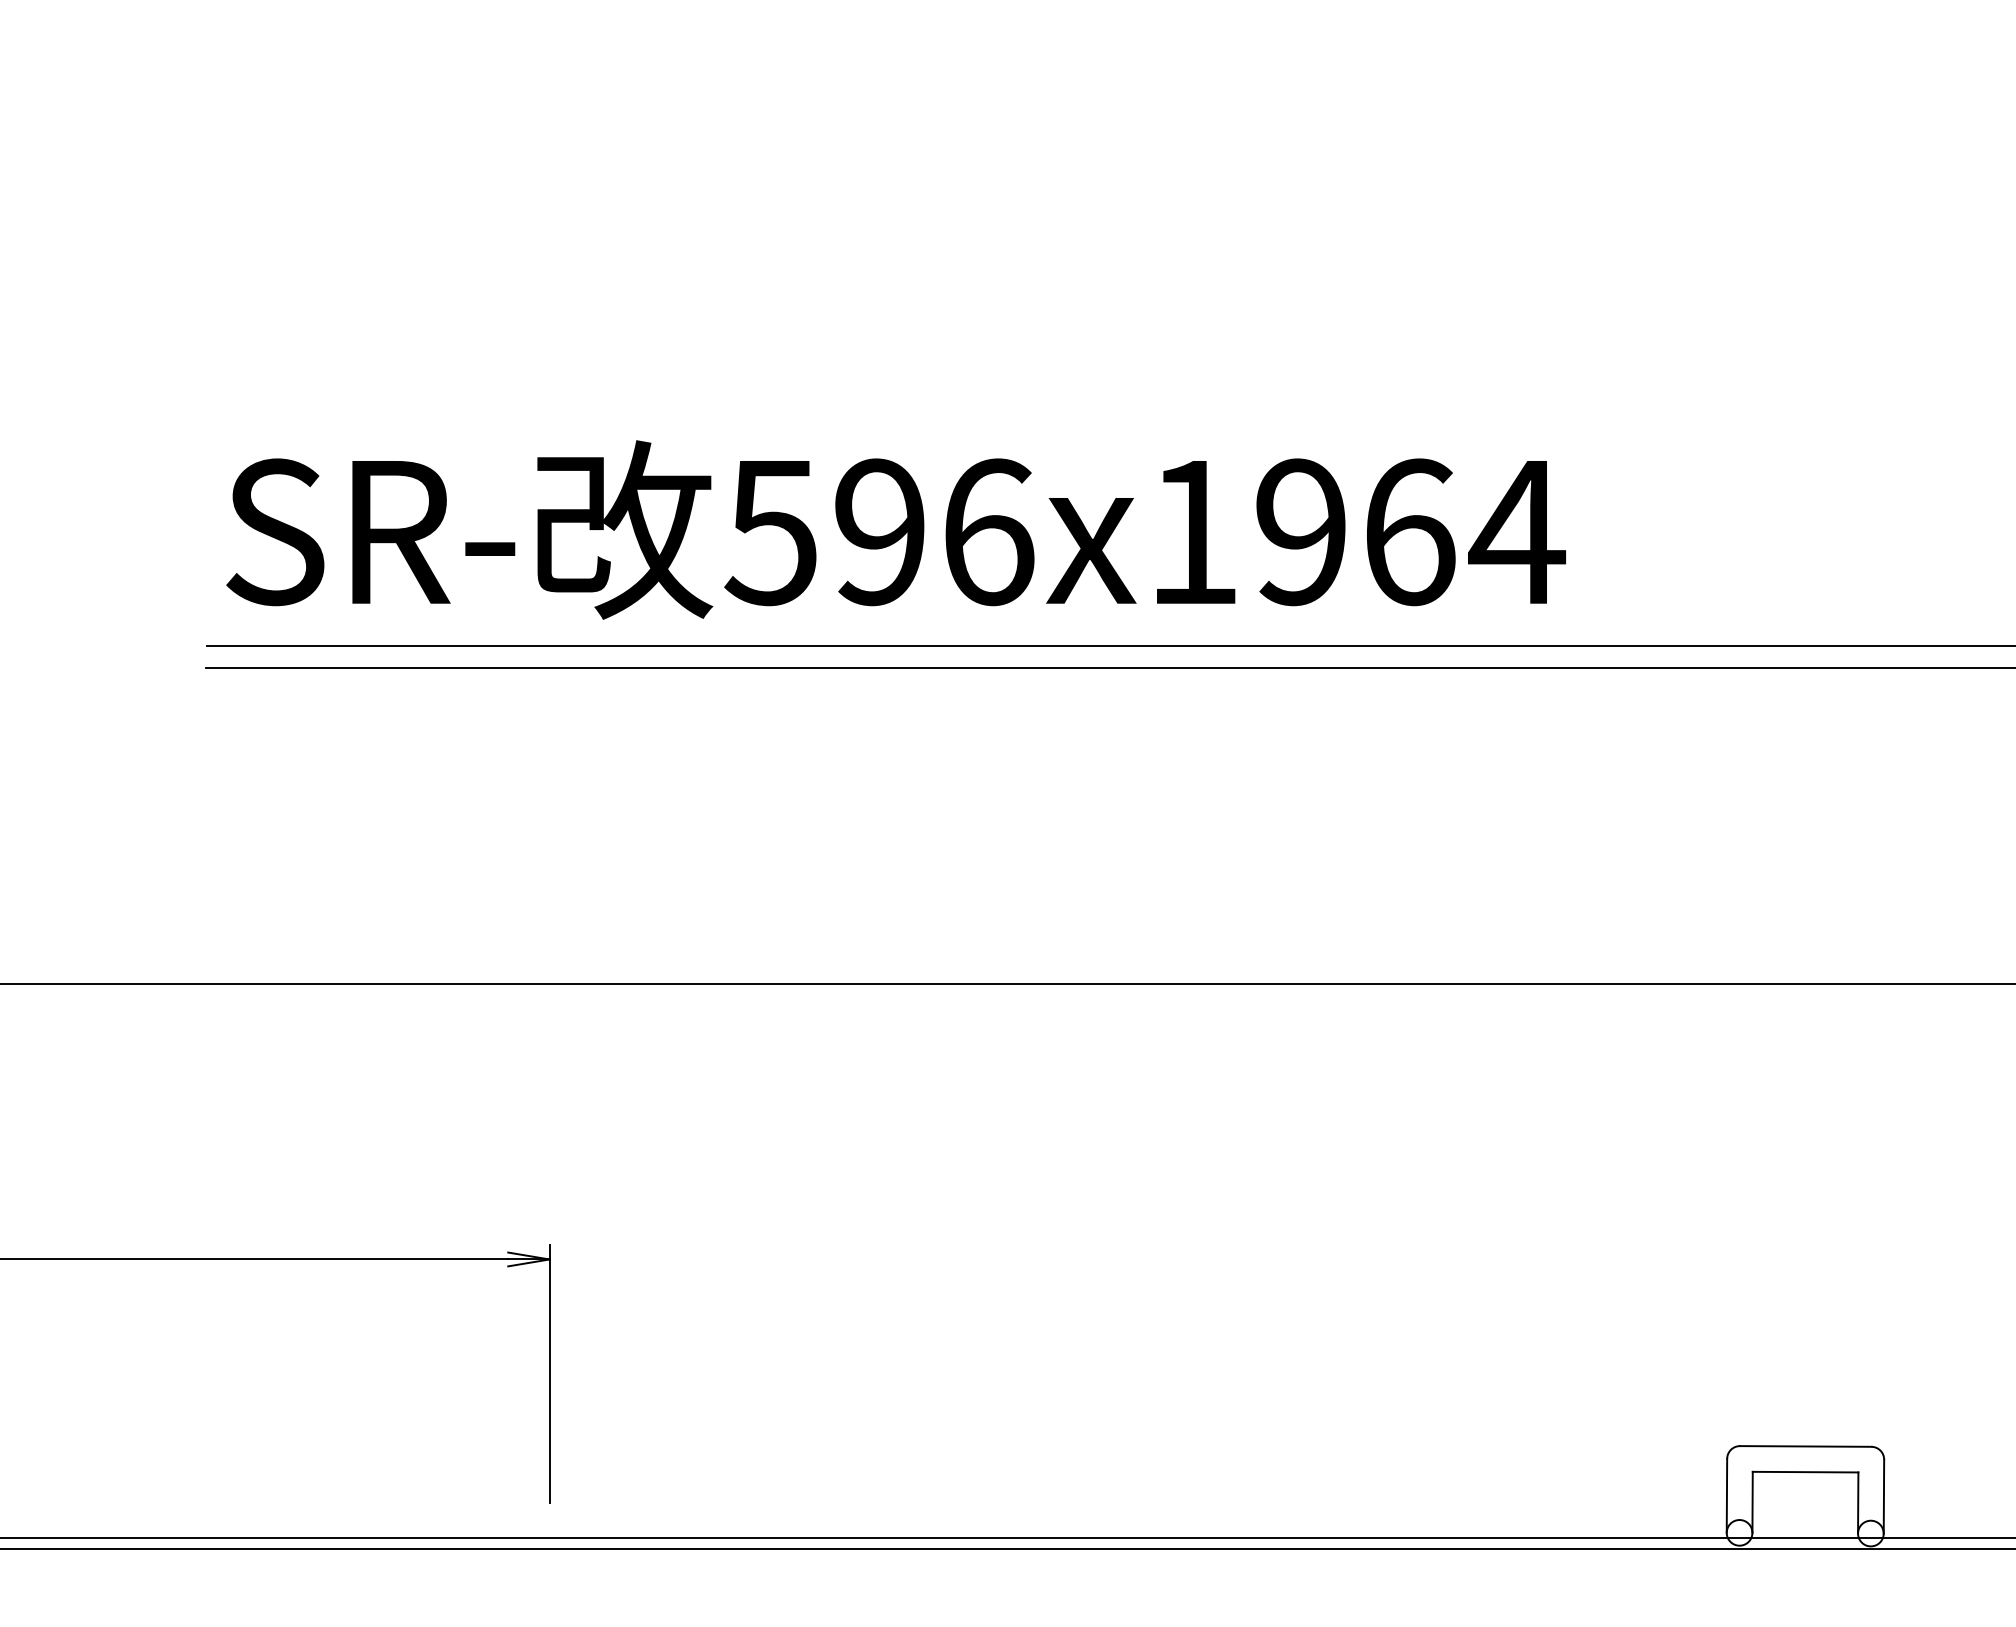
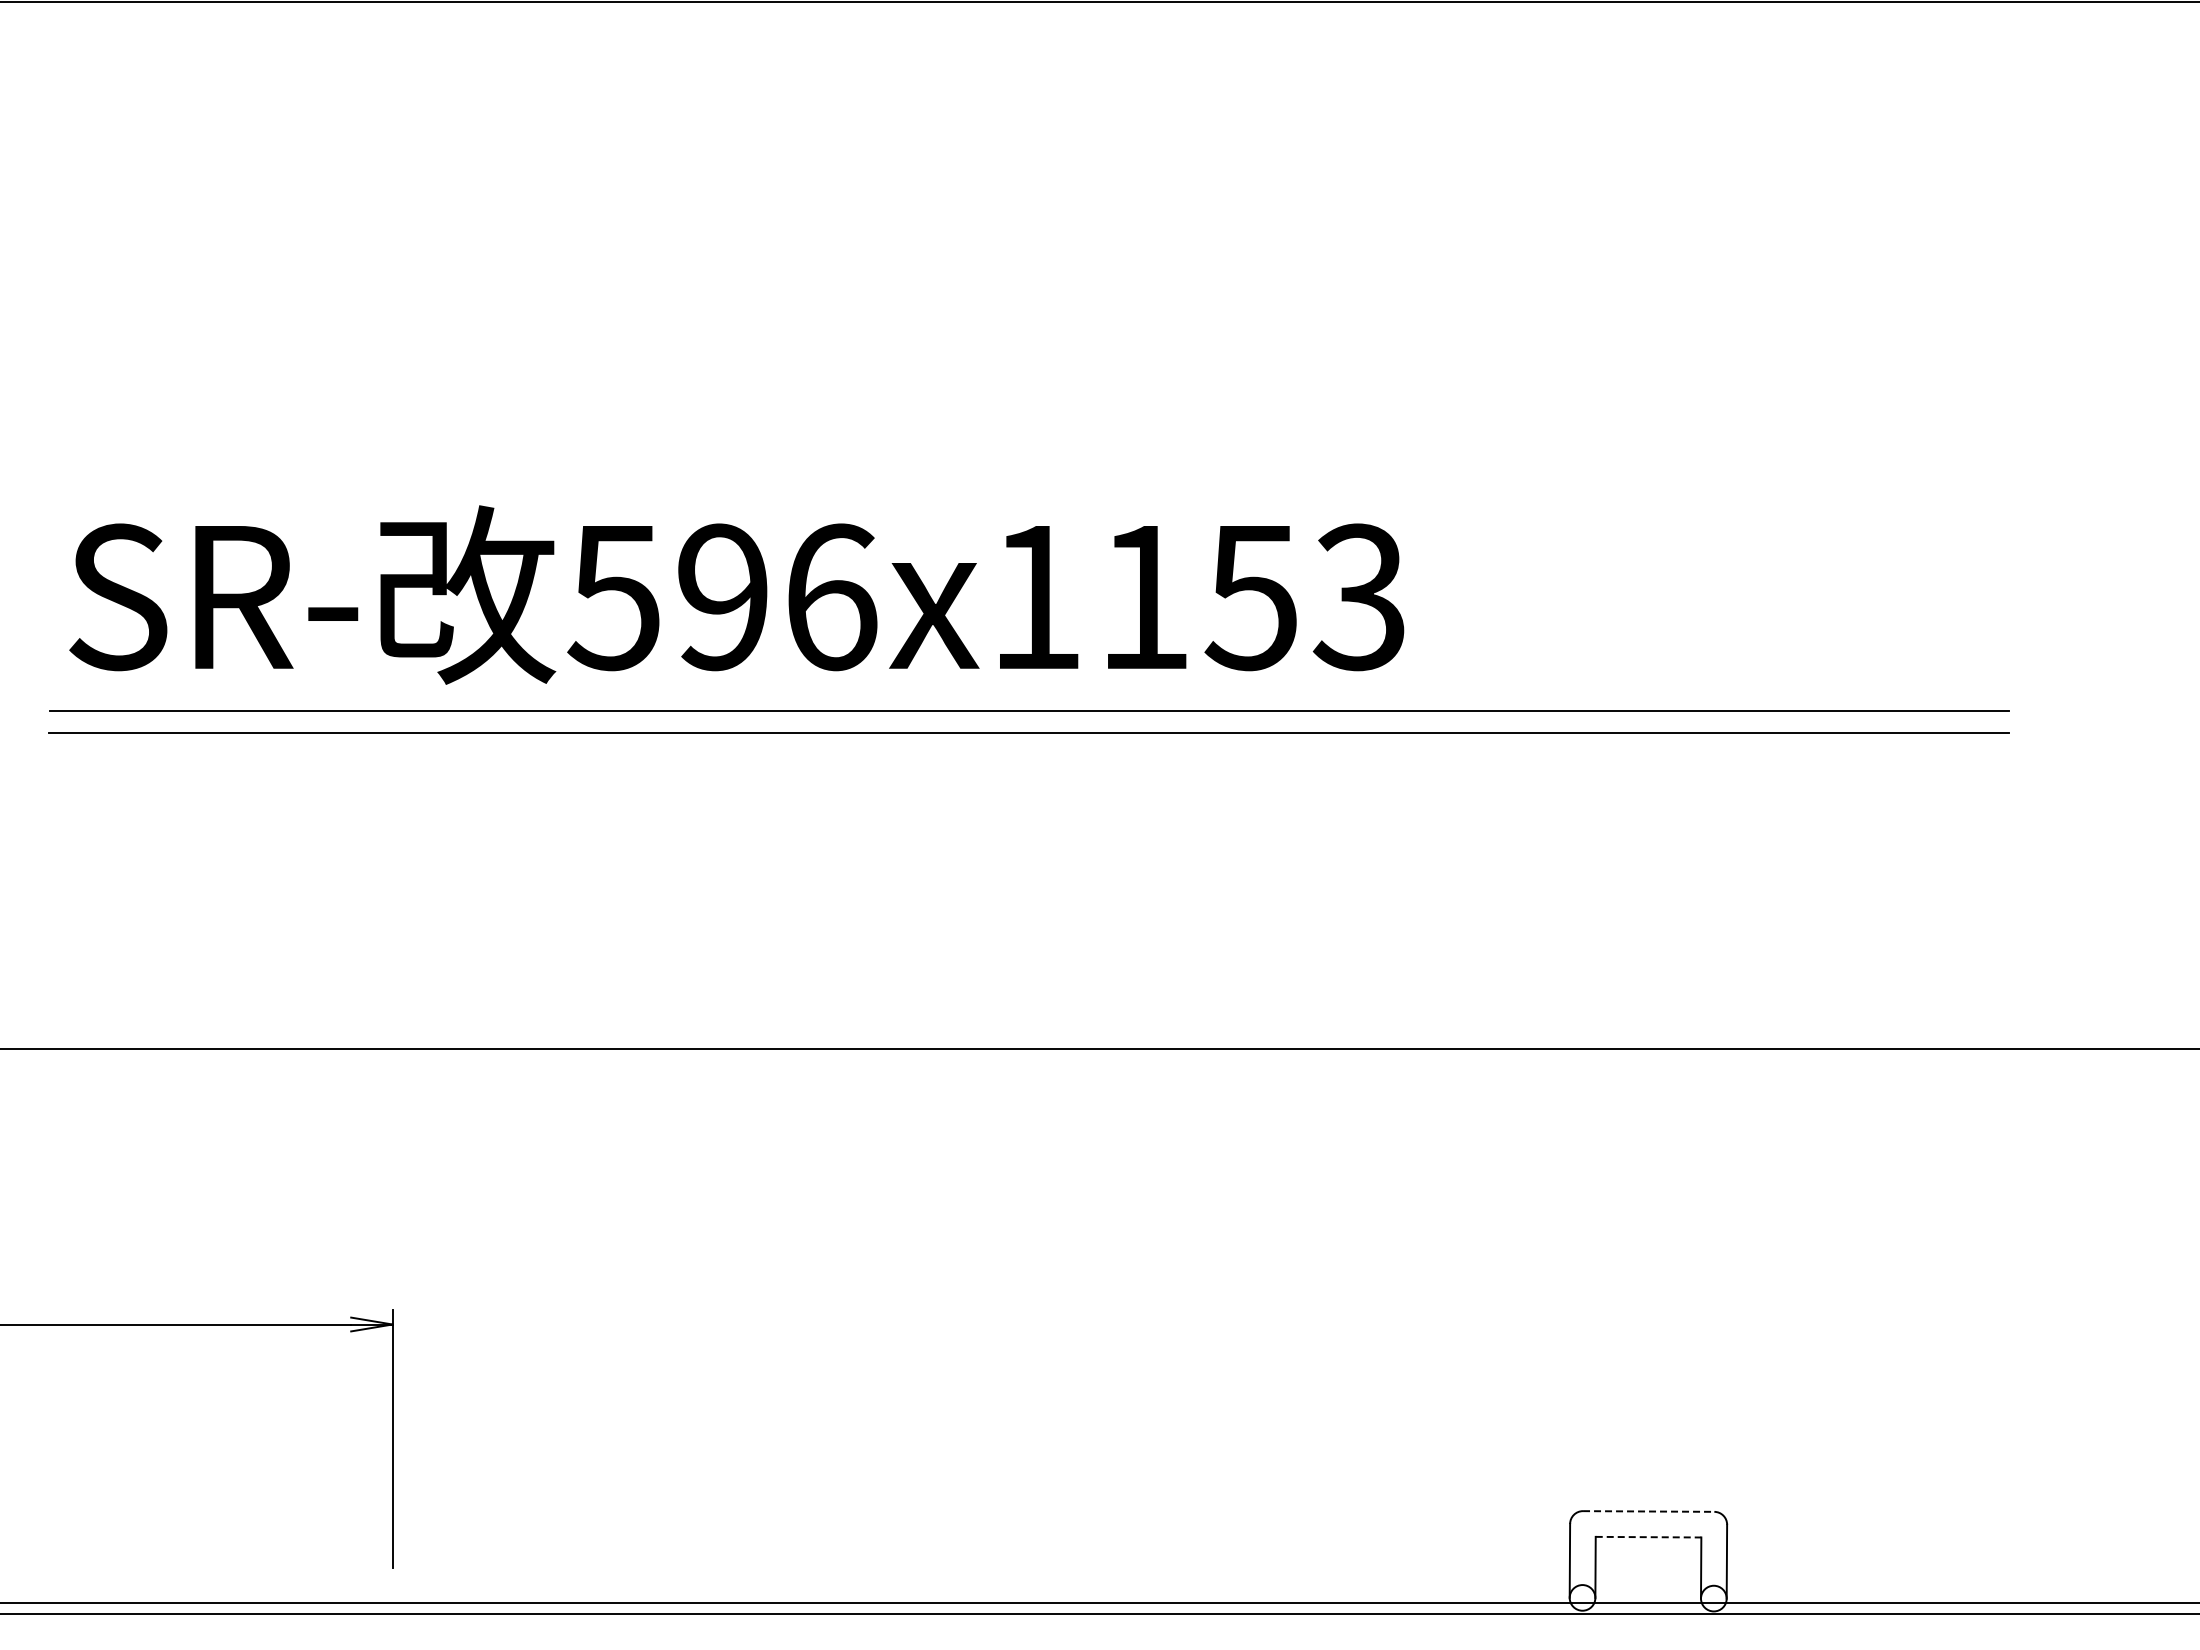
text: (1410, 532) -> (1253, 597), 596x1964 -> 596x1153
line: (1805, 1446) -> (1648, 1511), solid -> dashed
line: (1805, 1472) -> (1648, 1537), solid -> dashed

